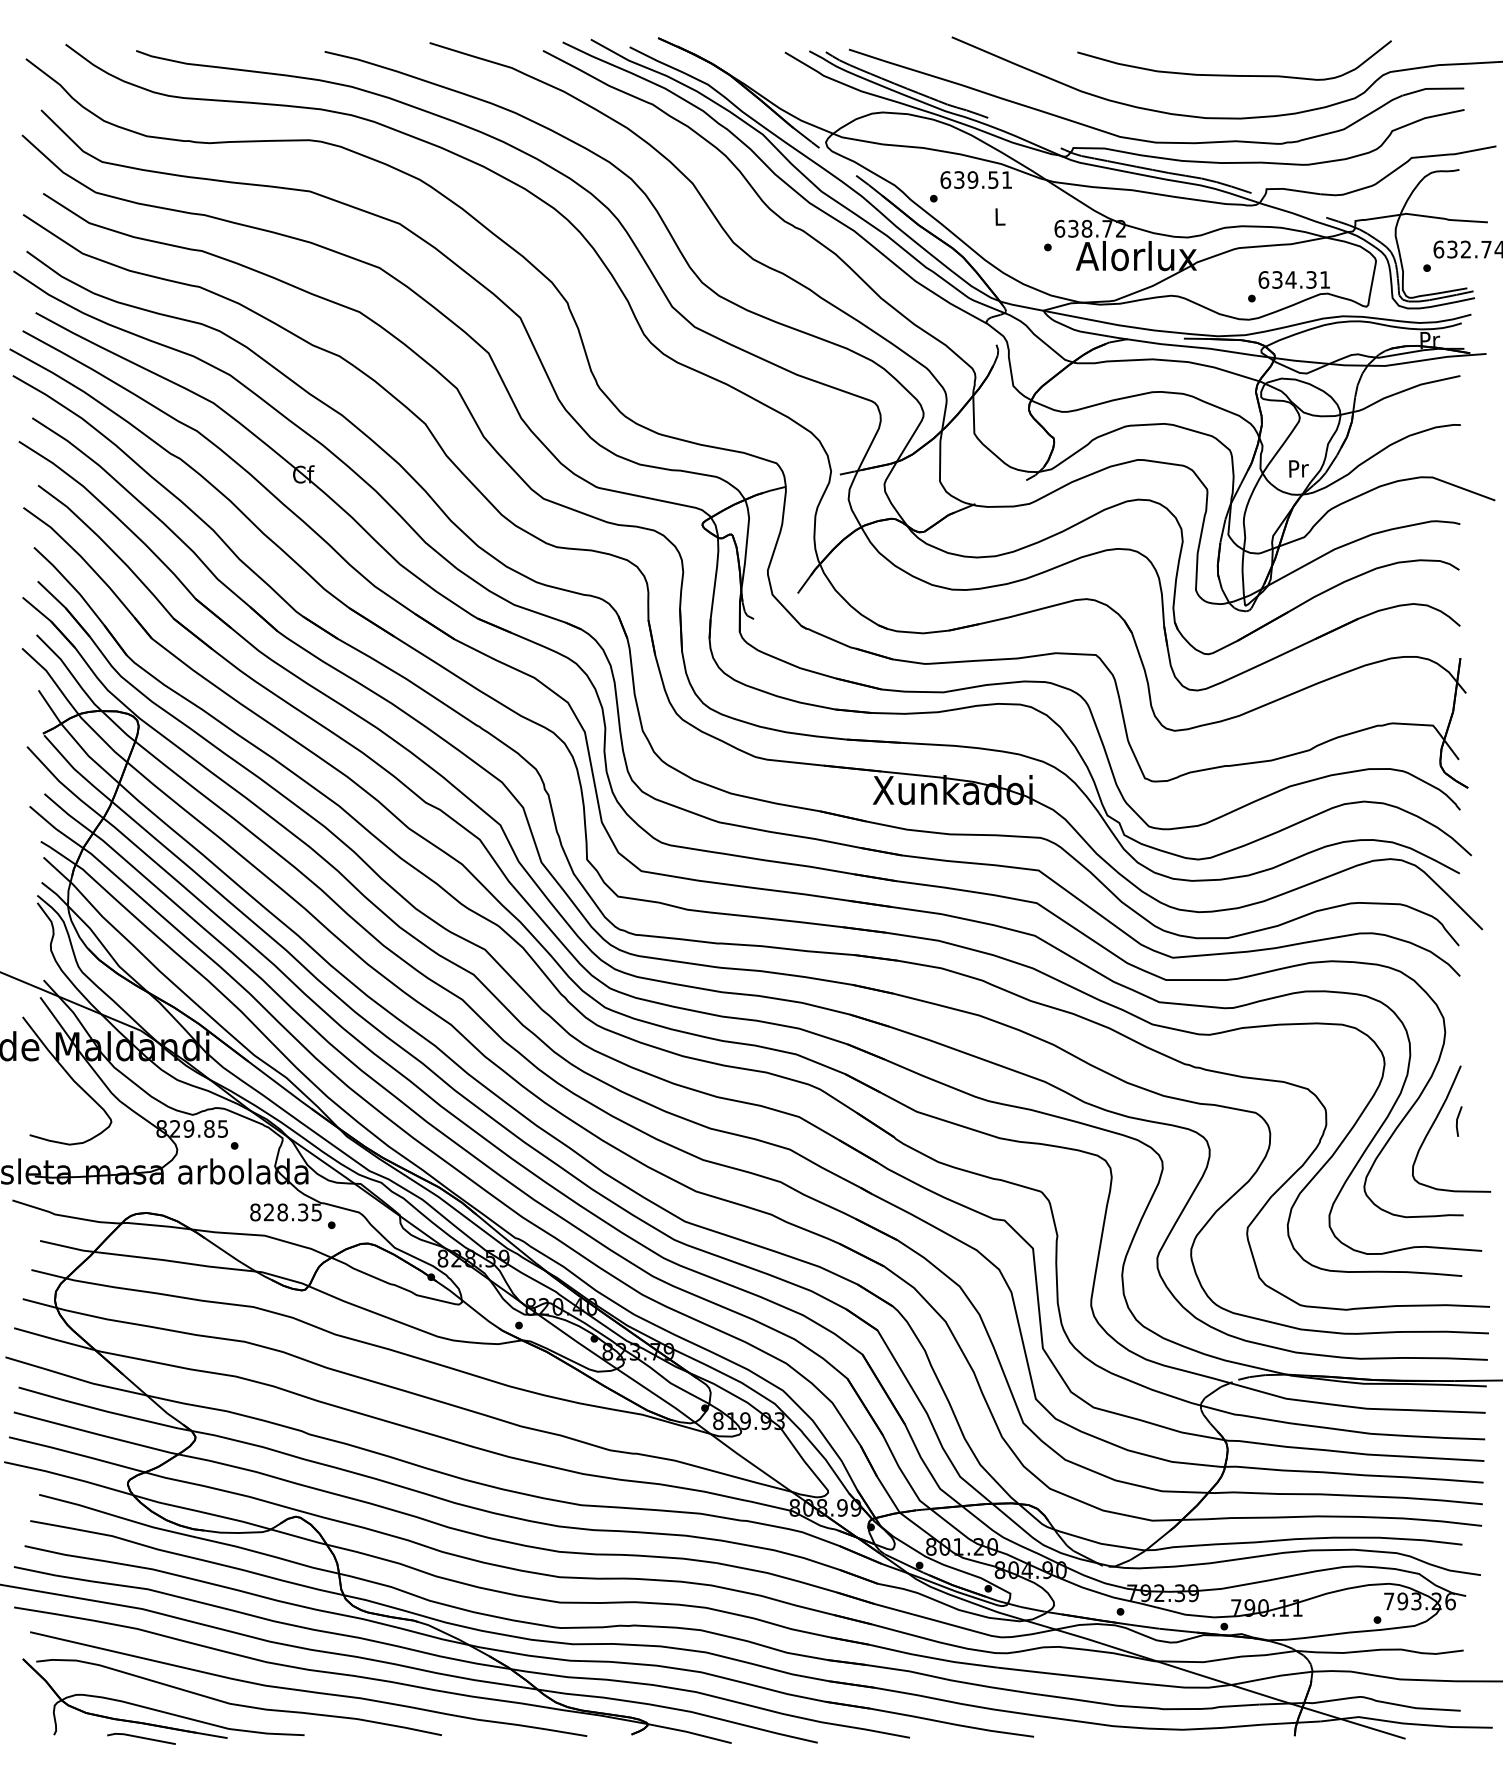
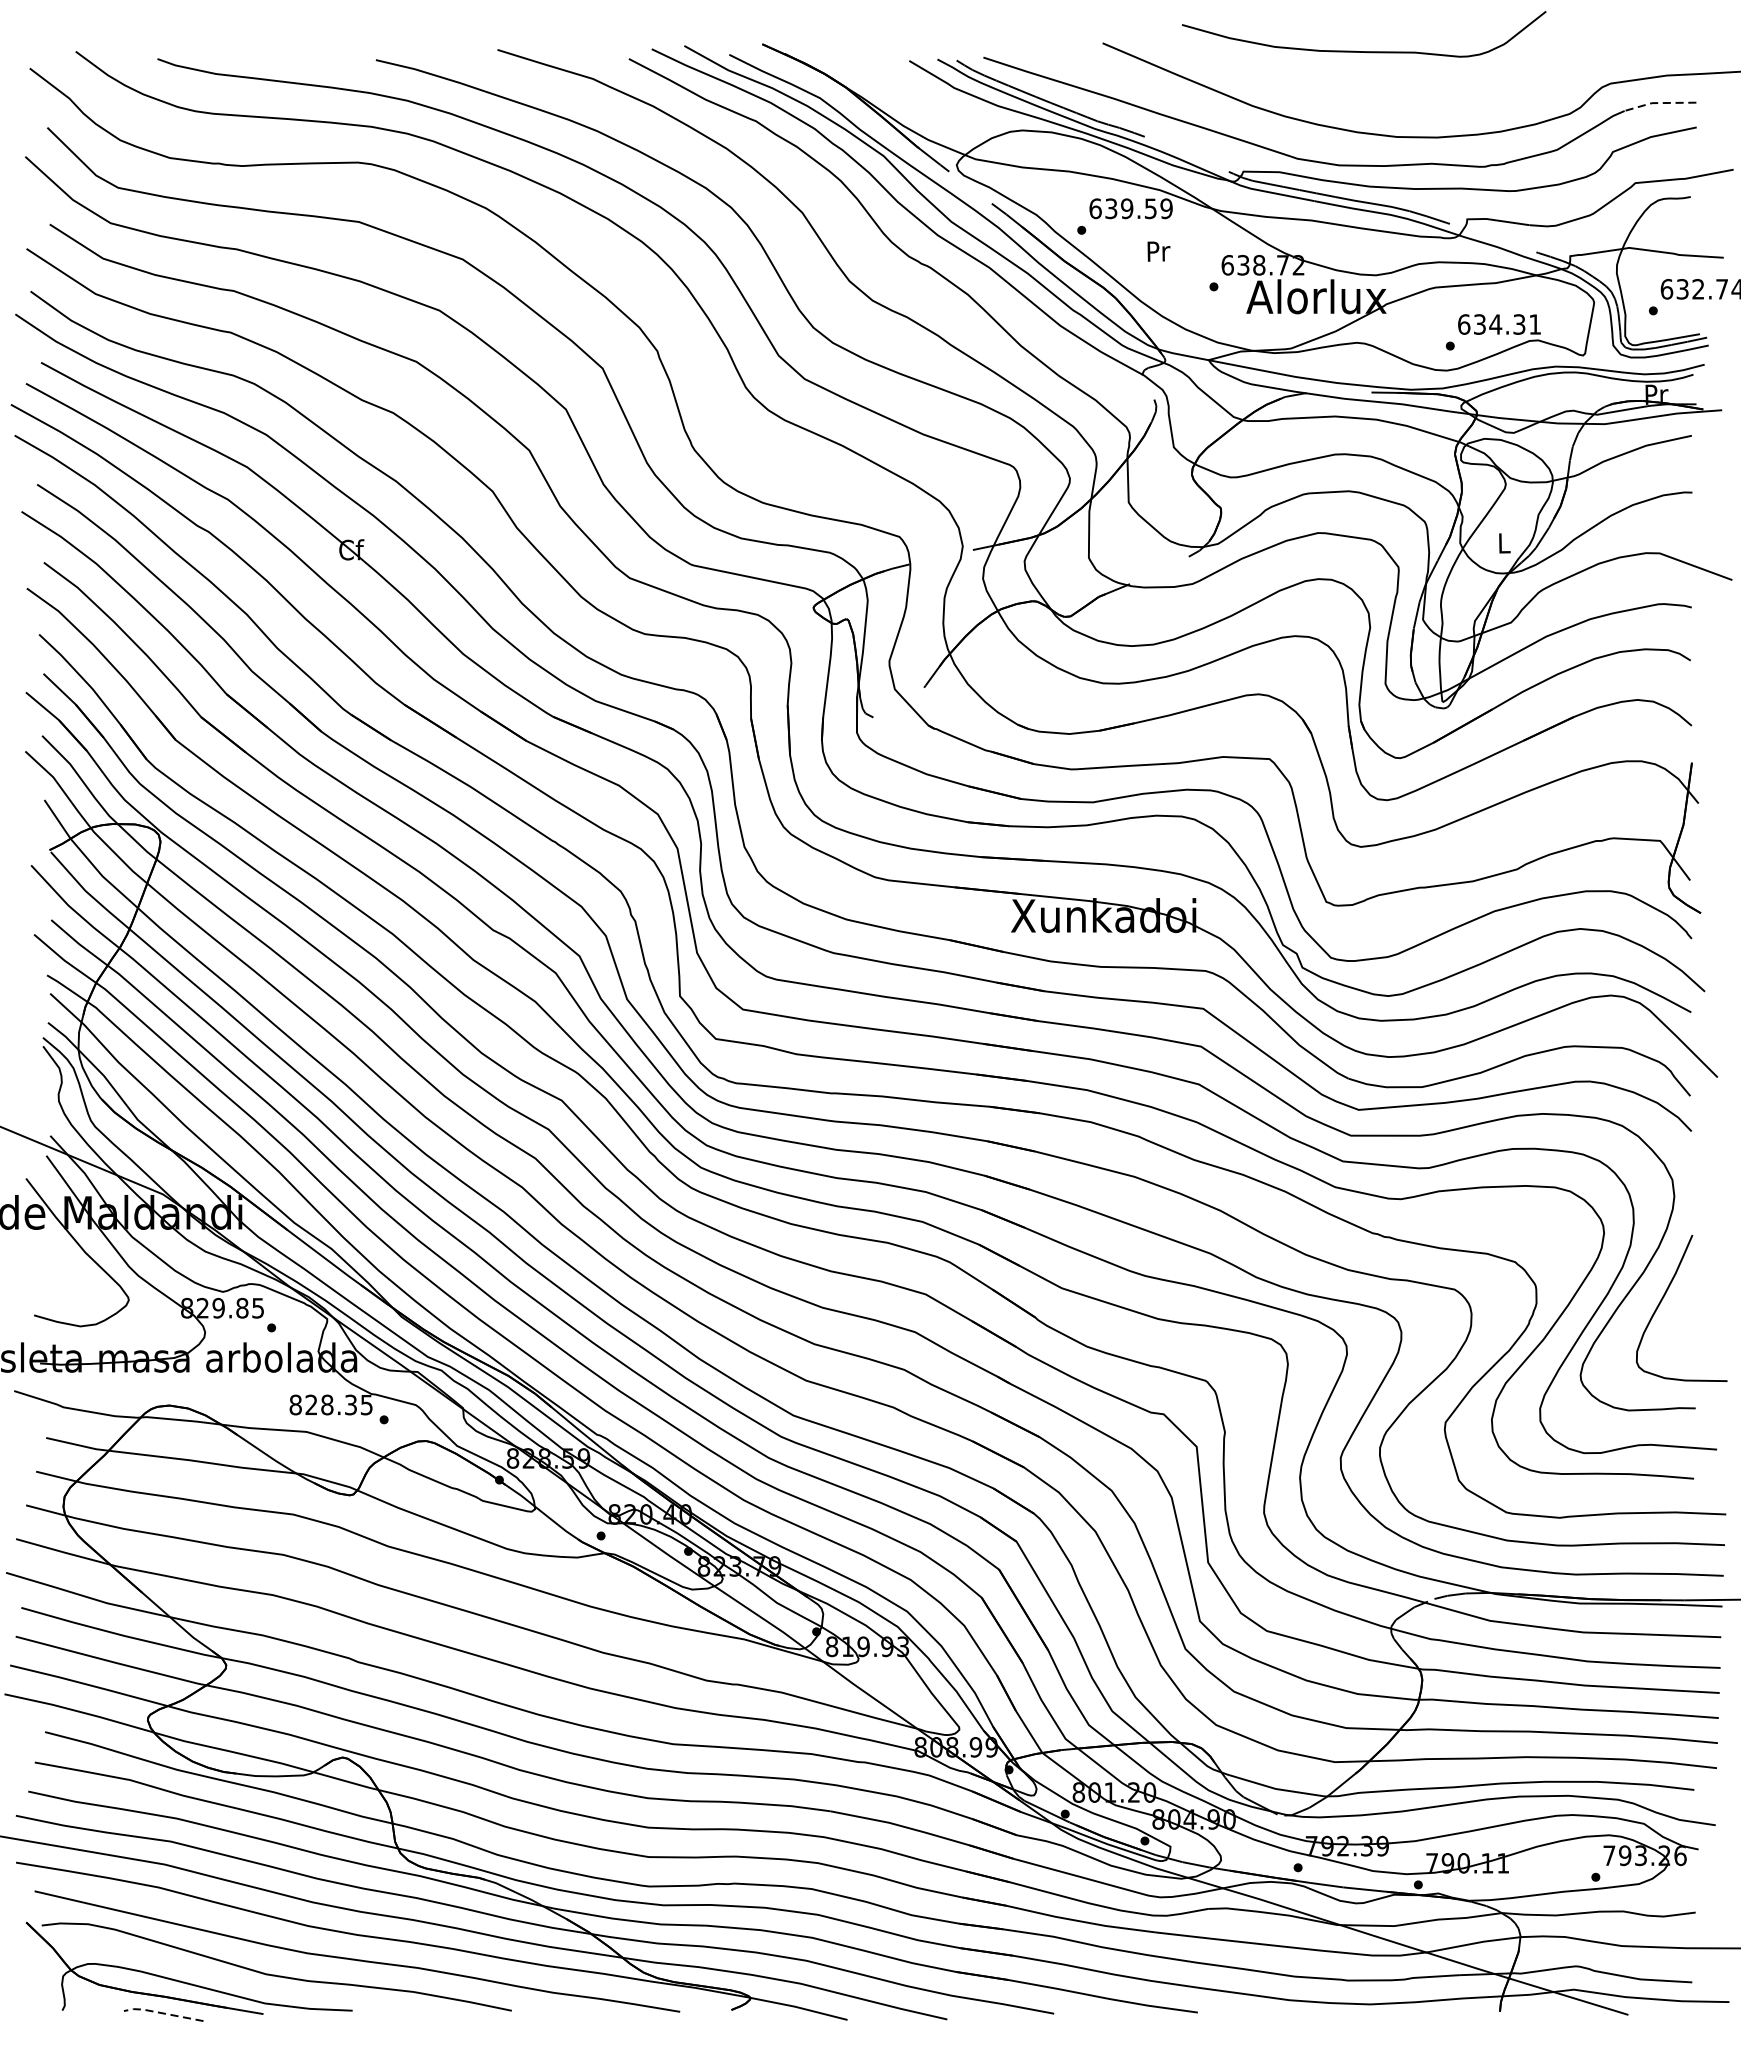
curve: (1234, 74) -> (1364, 50), moved
line: (1431, 88) -> (1658, 102), solid -> dashed
text: (1006, 179) -> (1165, 208), 639.51 -> 639.59
text: (1000, 216) -> (1159, 250), L -> Pr
text: (1298, 468) -> (1504, 542), Pr -> L
line: (1457, 1121) -> (1688, 1299), removed
line: (140, 1737) -> (162, 2013), solid -> dashed

